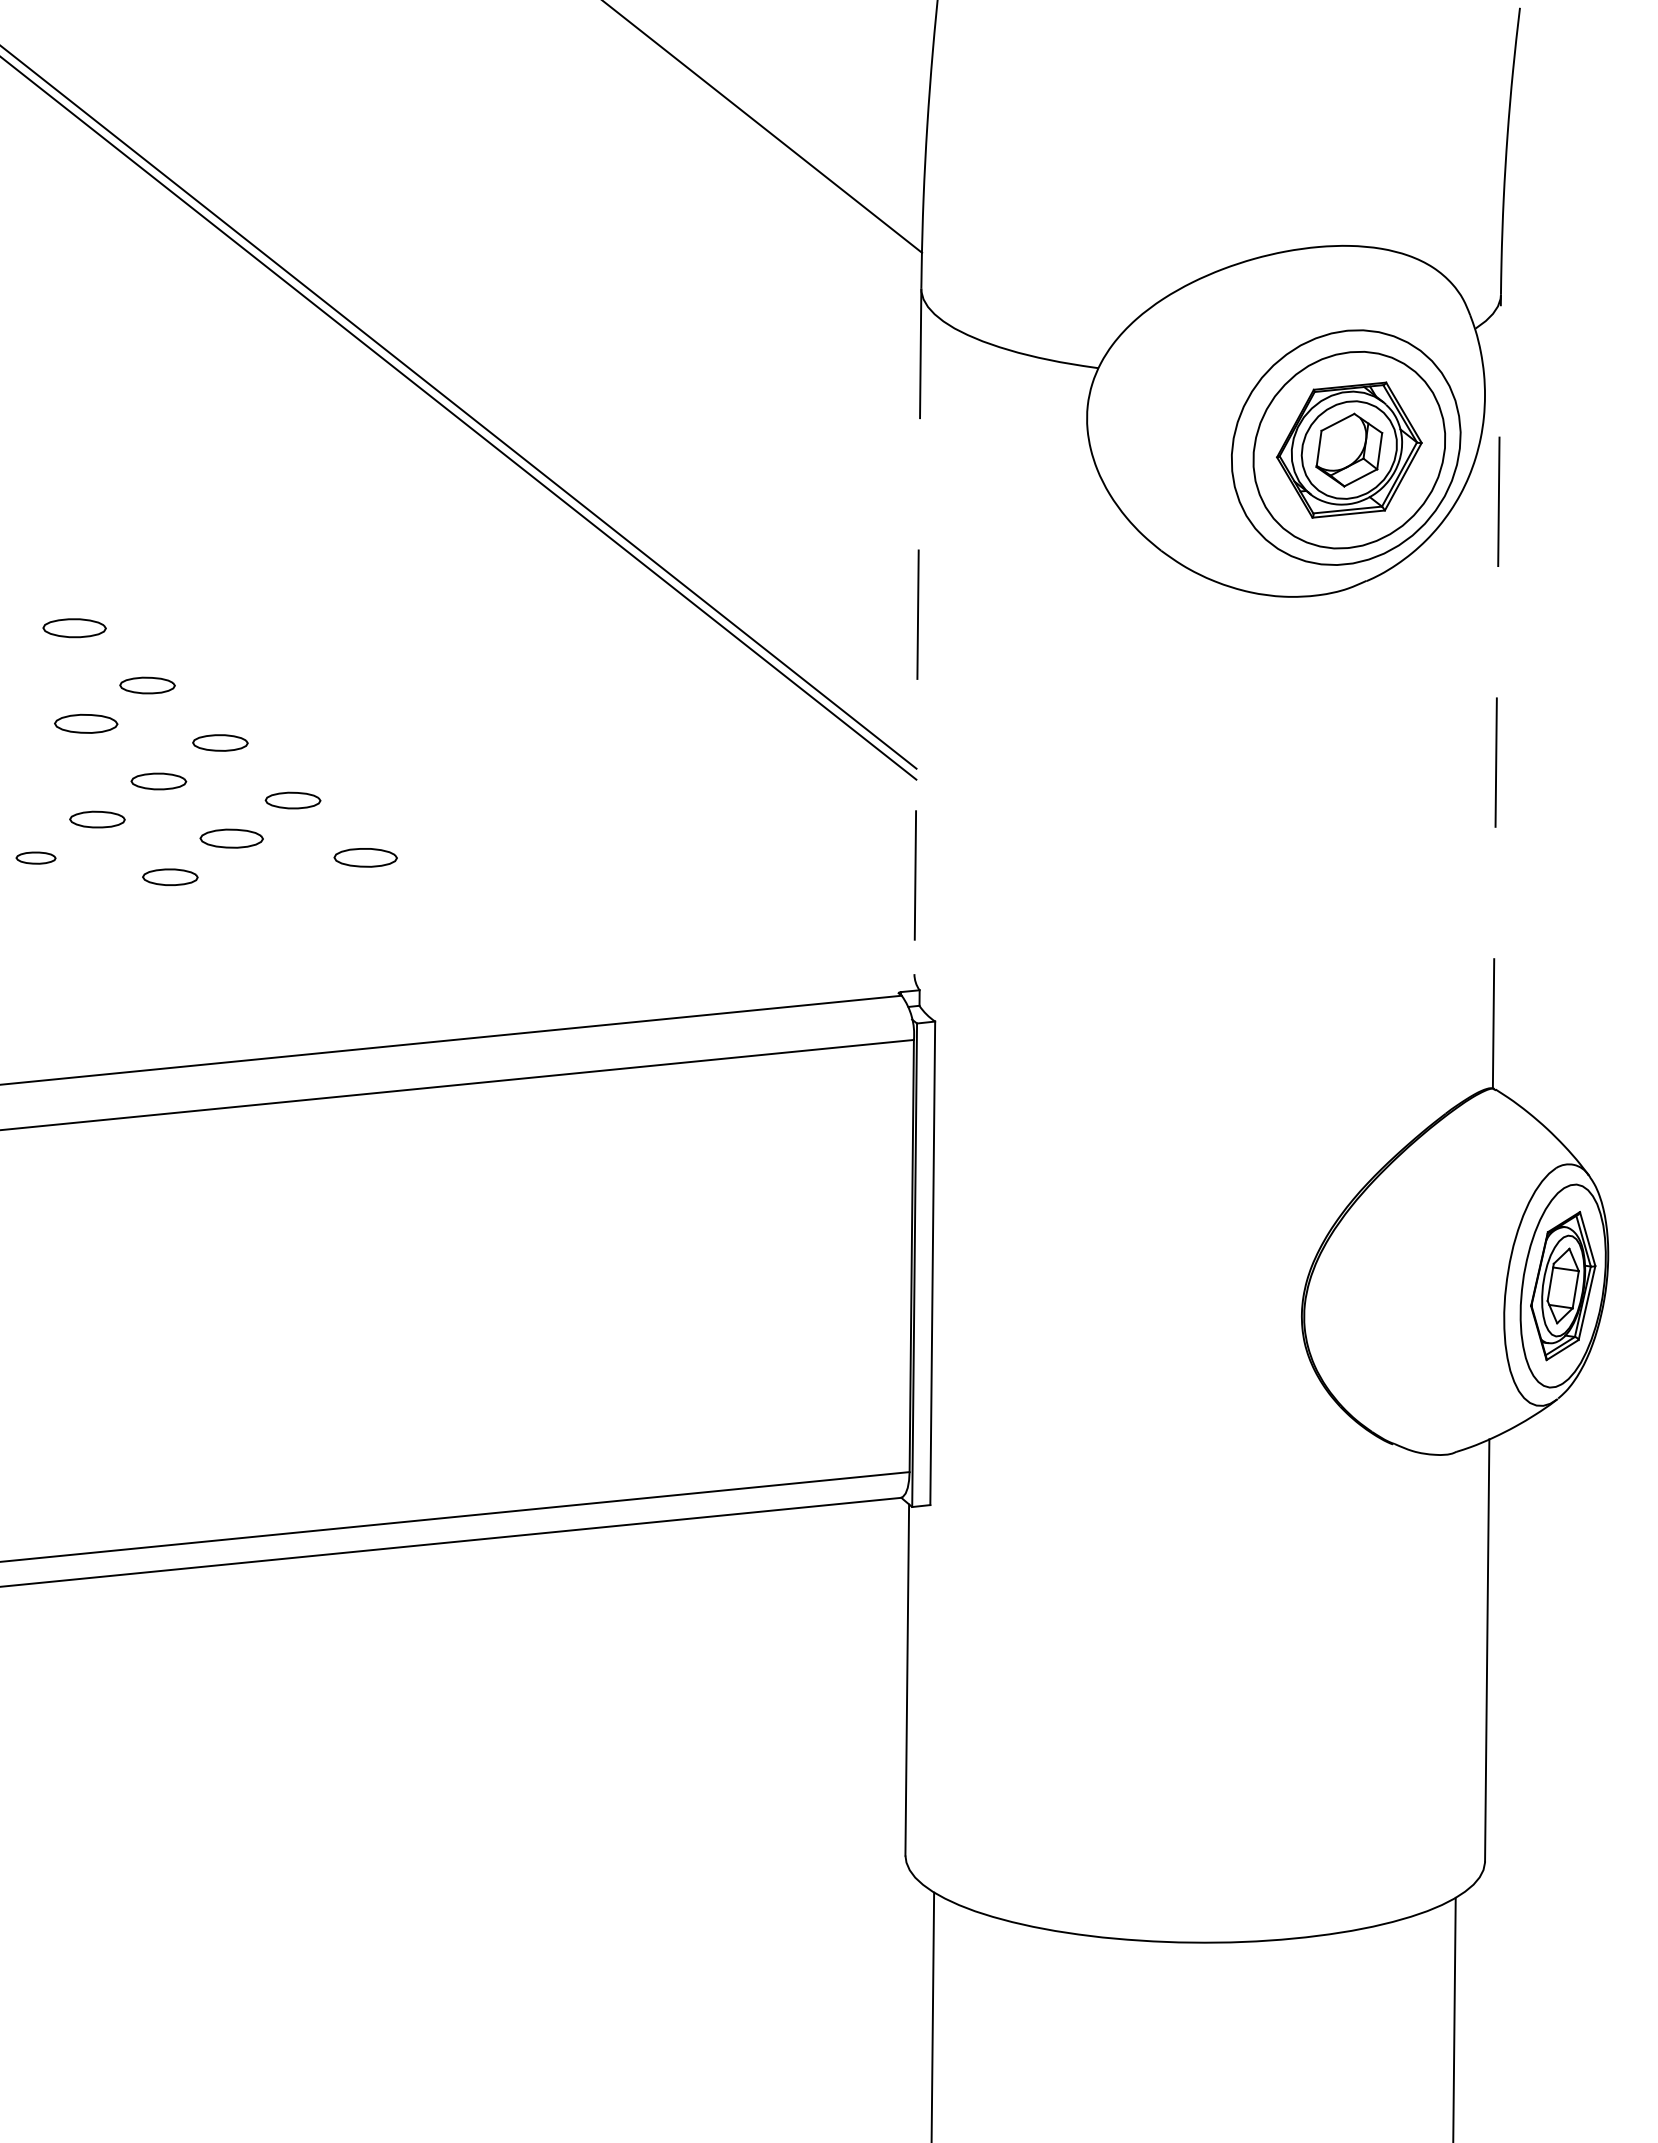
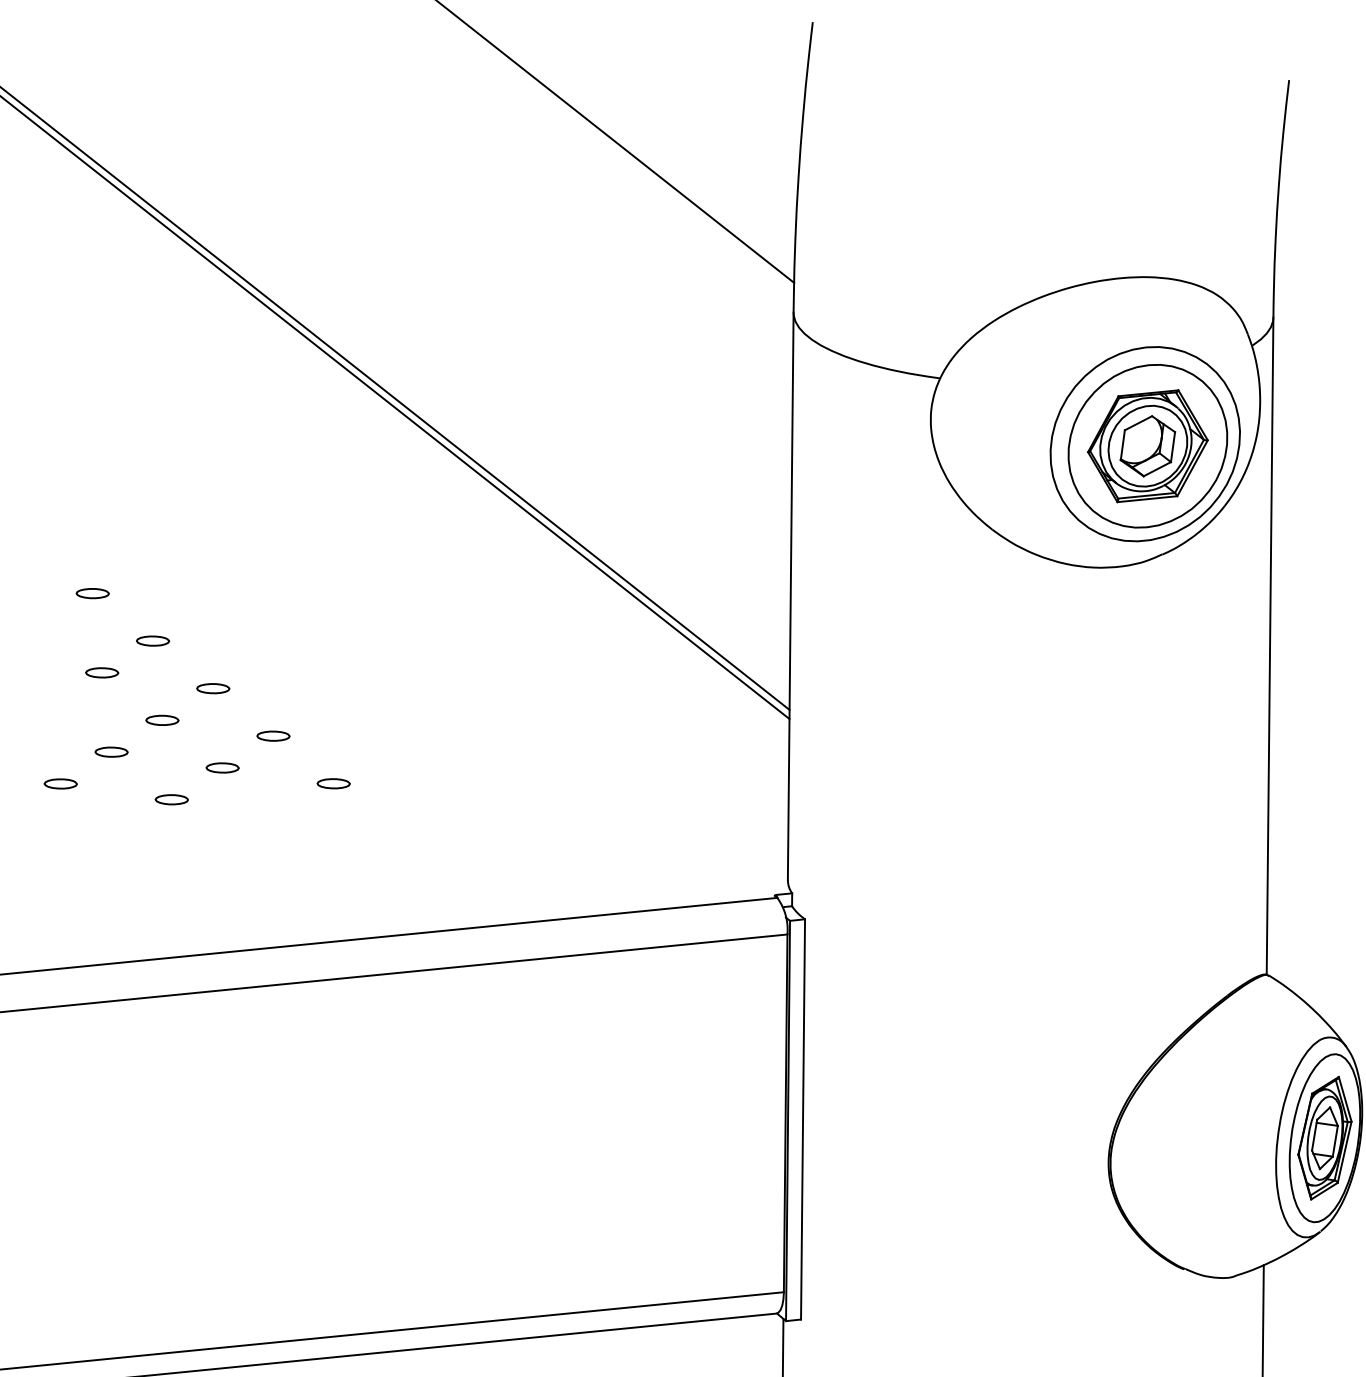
part: (74, 627) -> (92, 593), size x0.62
line: (917, 631) -> (790, 596), dashed -> solid
part: (147, 685) -> (153, 641), size x0.71
line: (1496, 691) -> (1269, 646), dashed -> solid
part: (85, 723) -> (101, 672), size x0.62
part: (219, 742) -> (212, 688), size x0.71
part: (158, 780) -> (162, 719), size x0.71
part: (292, 799) -> (273, 735), size x0.71
part: (97, 819) -> (111, 752), size x0.71
part: (231, 838) -> (222, 767), size x0.62
part: (365, 857) -> (333, 783), size x0.62
part: (169, 876) -> (171, 799), size x0.71

